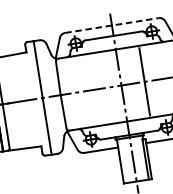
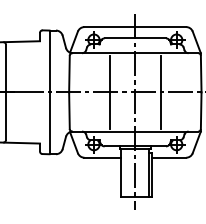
line: (112, 25) -> (135, 27), dashed -> solid
line: (98, 88) -> (110, 91), added

